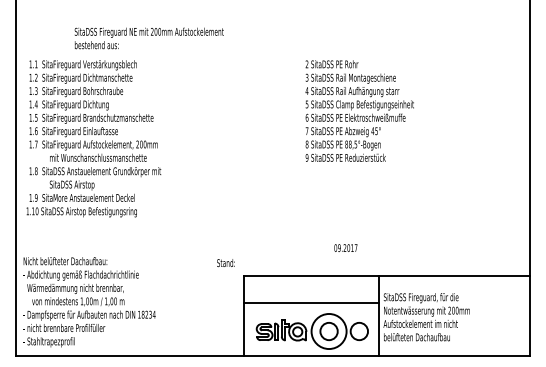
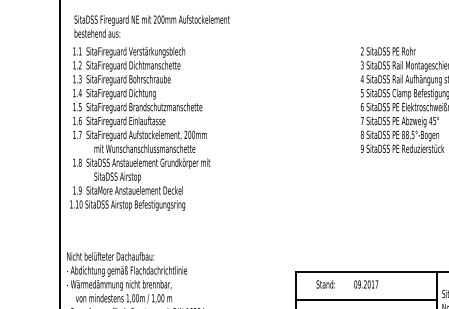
text: (148, 38) -> (151, 26), moved
text: (345, 247) -> (365, 283), moved
text: (225, 263) -> (325, 284), moved

